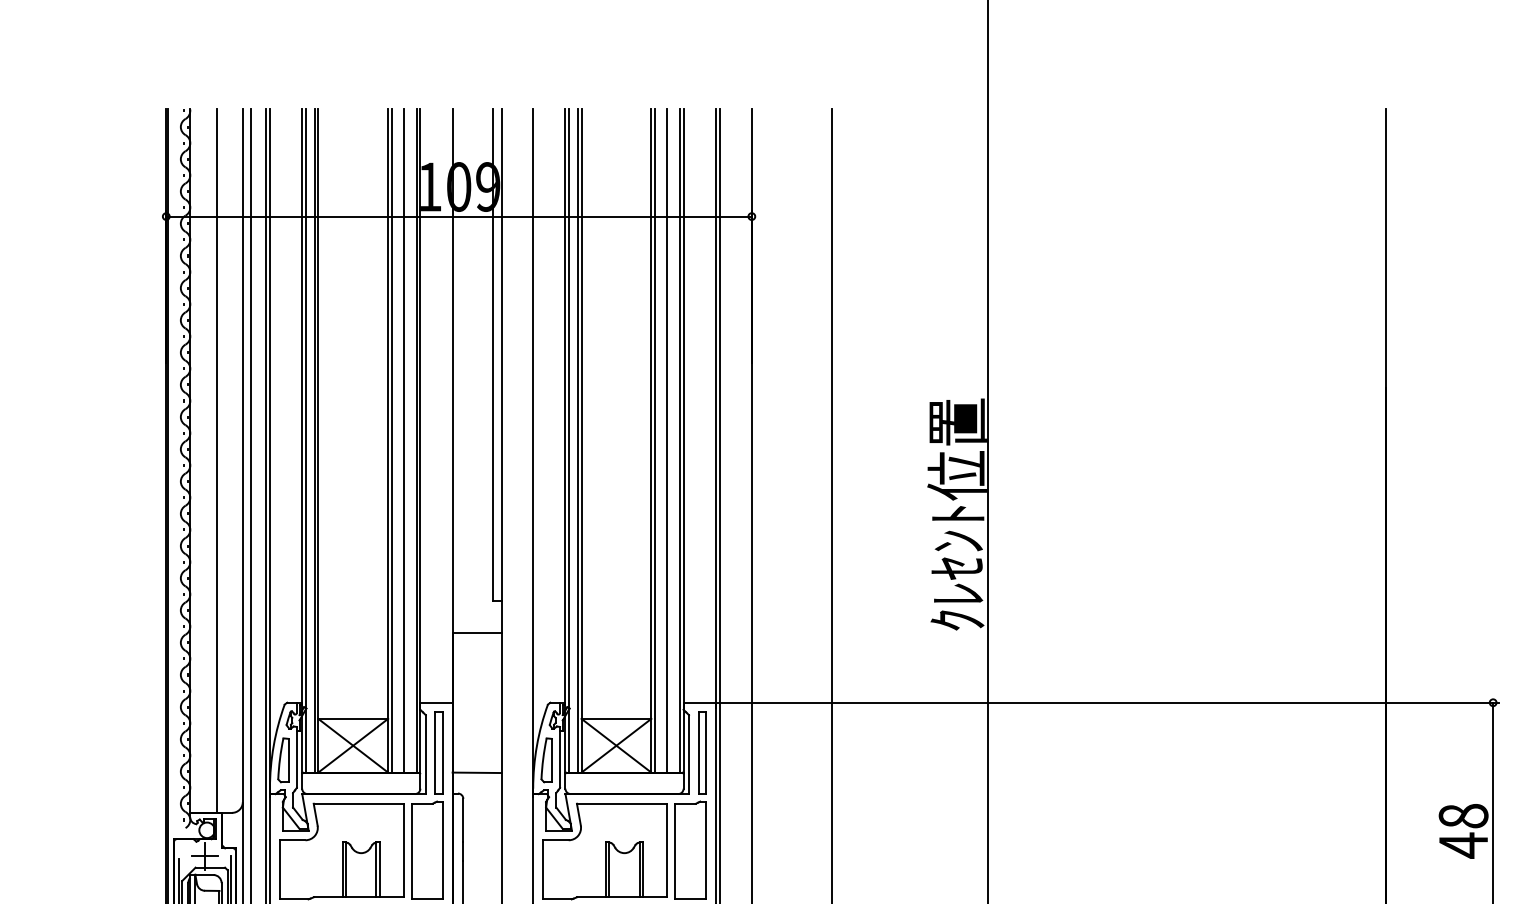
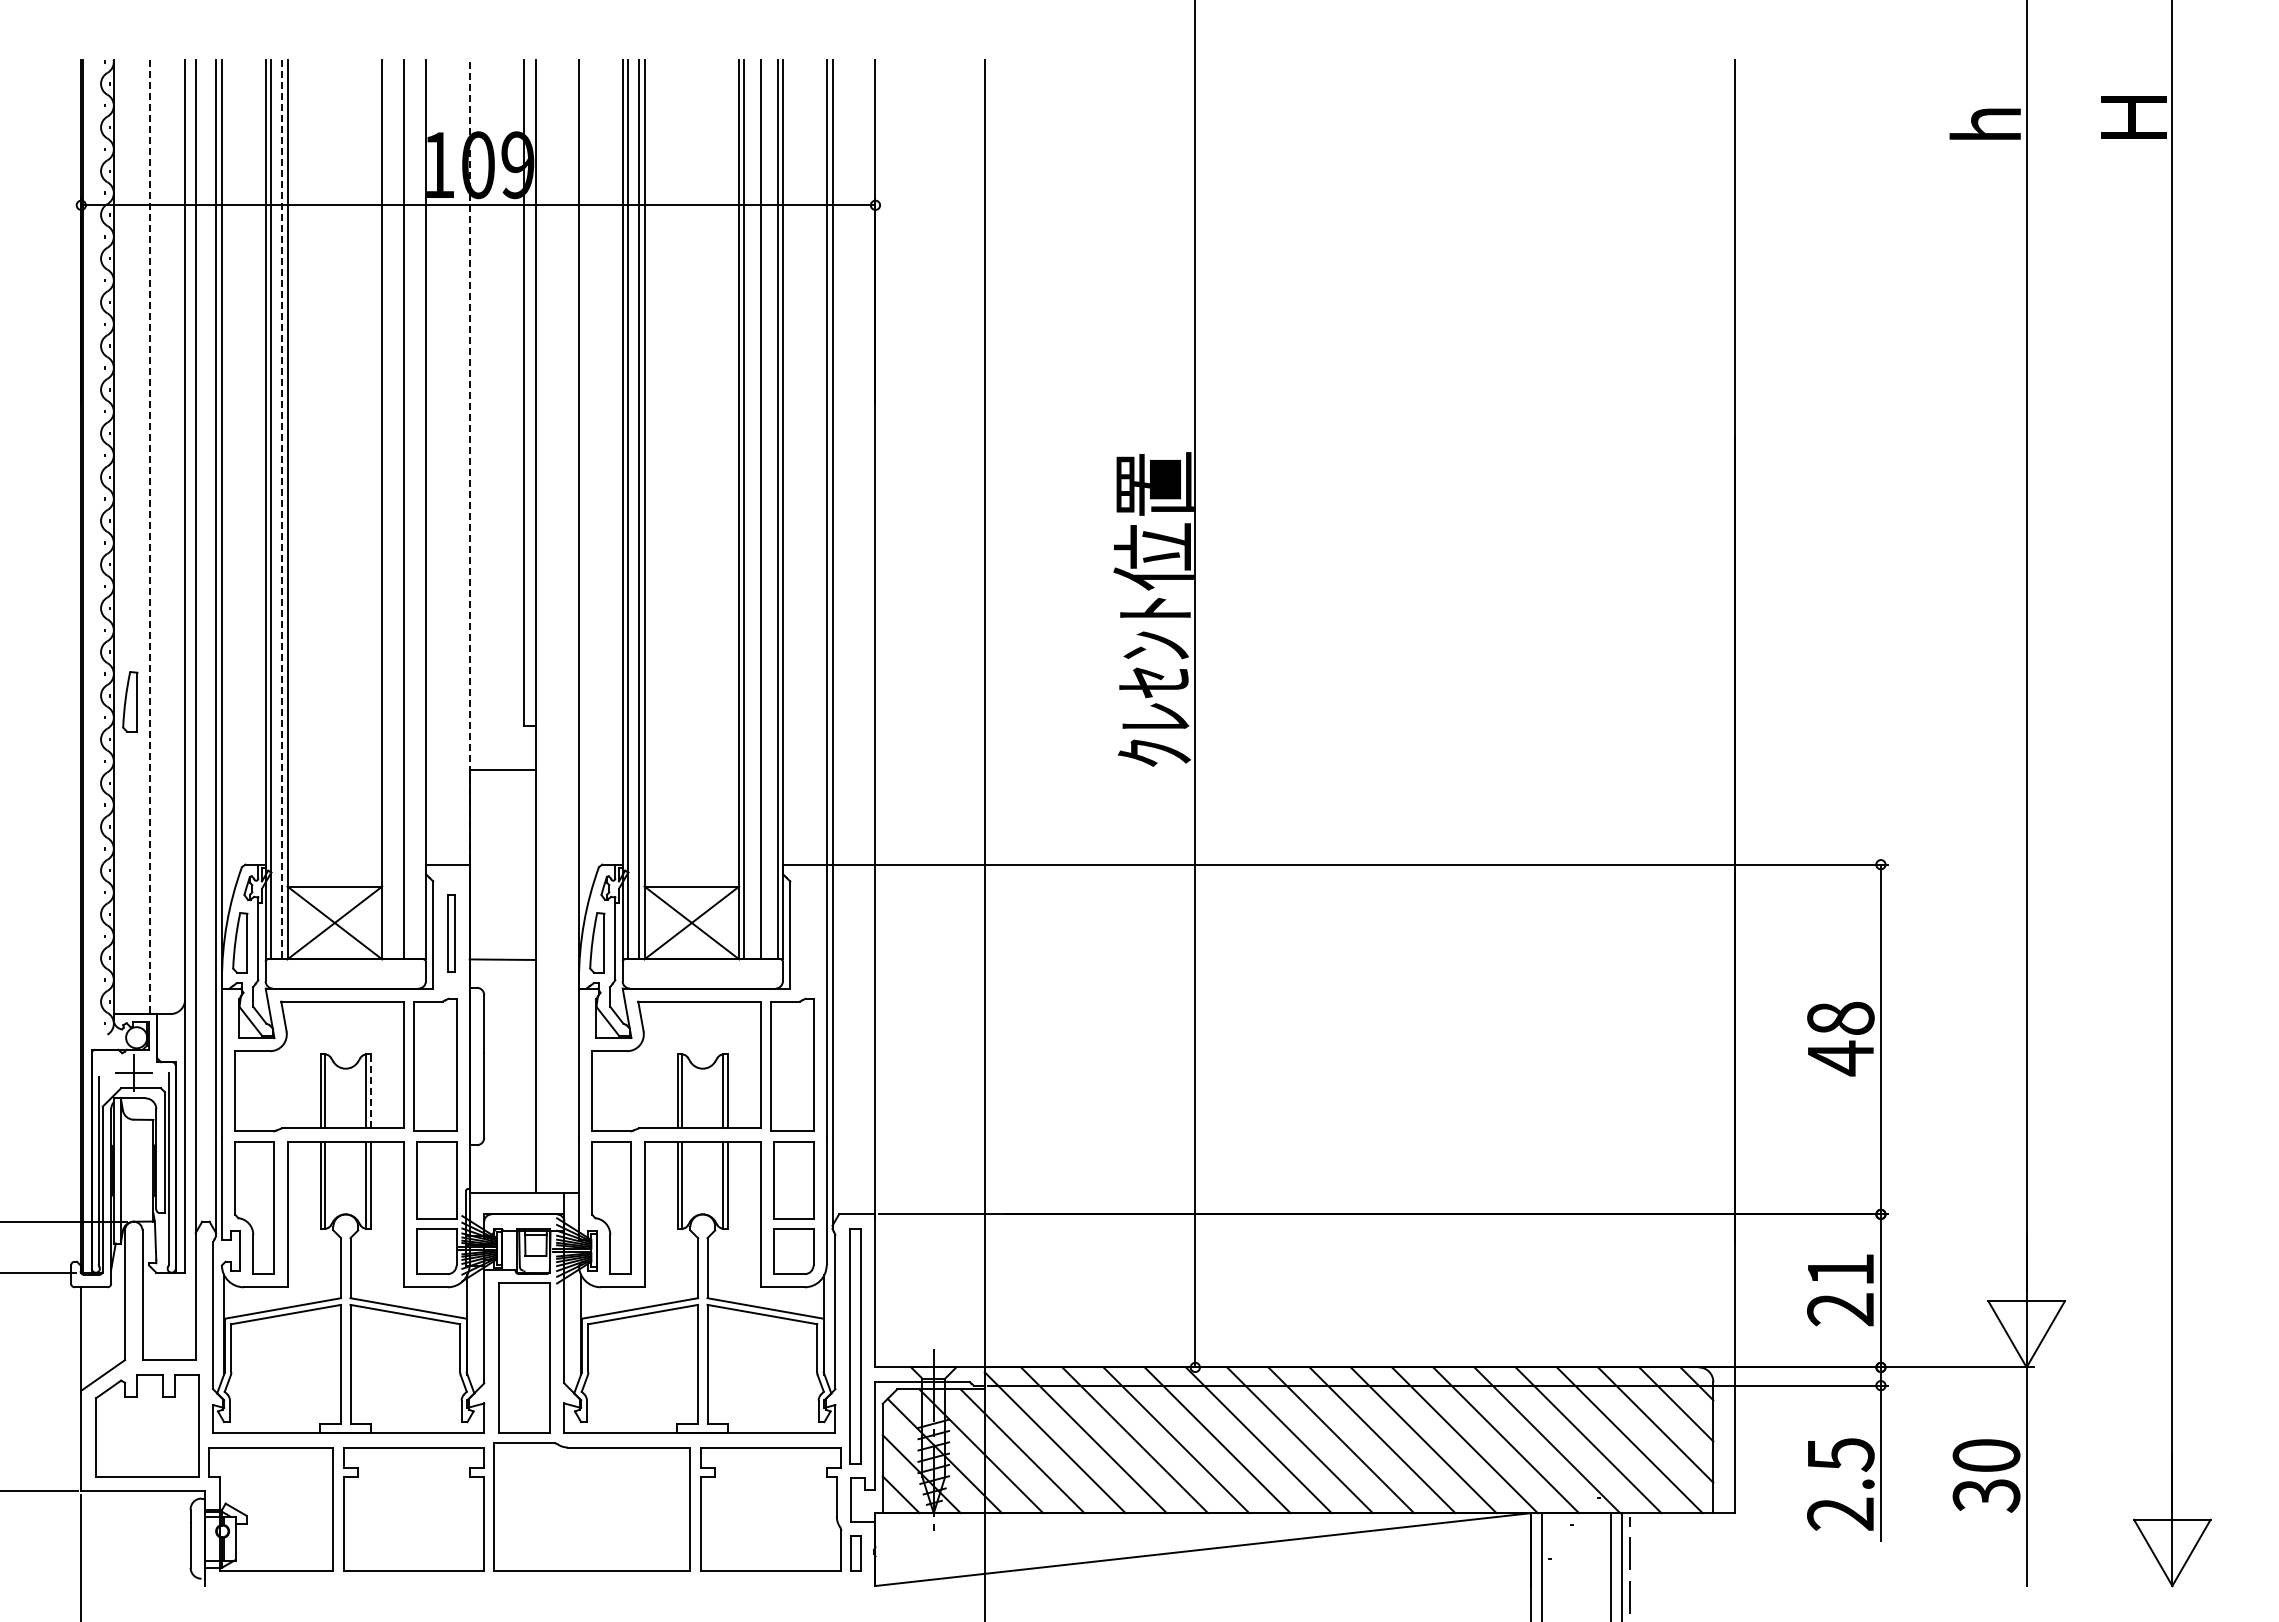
line: (452, 408) -> (469, 465), solid -> dashed
line: (314, 440) -> (282, 509), solid -> dashed
line: (392, 440) -> (387, 509), removed
line: (416, 440) -> (420, 509), removed
line: (217, 461) -> (150, 537), solid -> dashed
part: (202, 582) -> (130, 701), added
part: (439, 753) -> (451, 933), size x0.7
part: (702, 753) -> (808, 933), removed
line: (379, 869) -> (370, 1090), solid -> dashed

